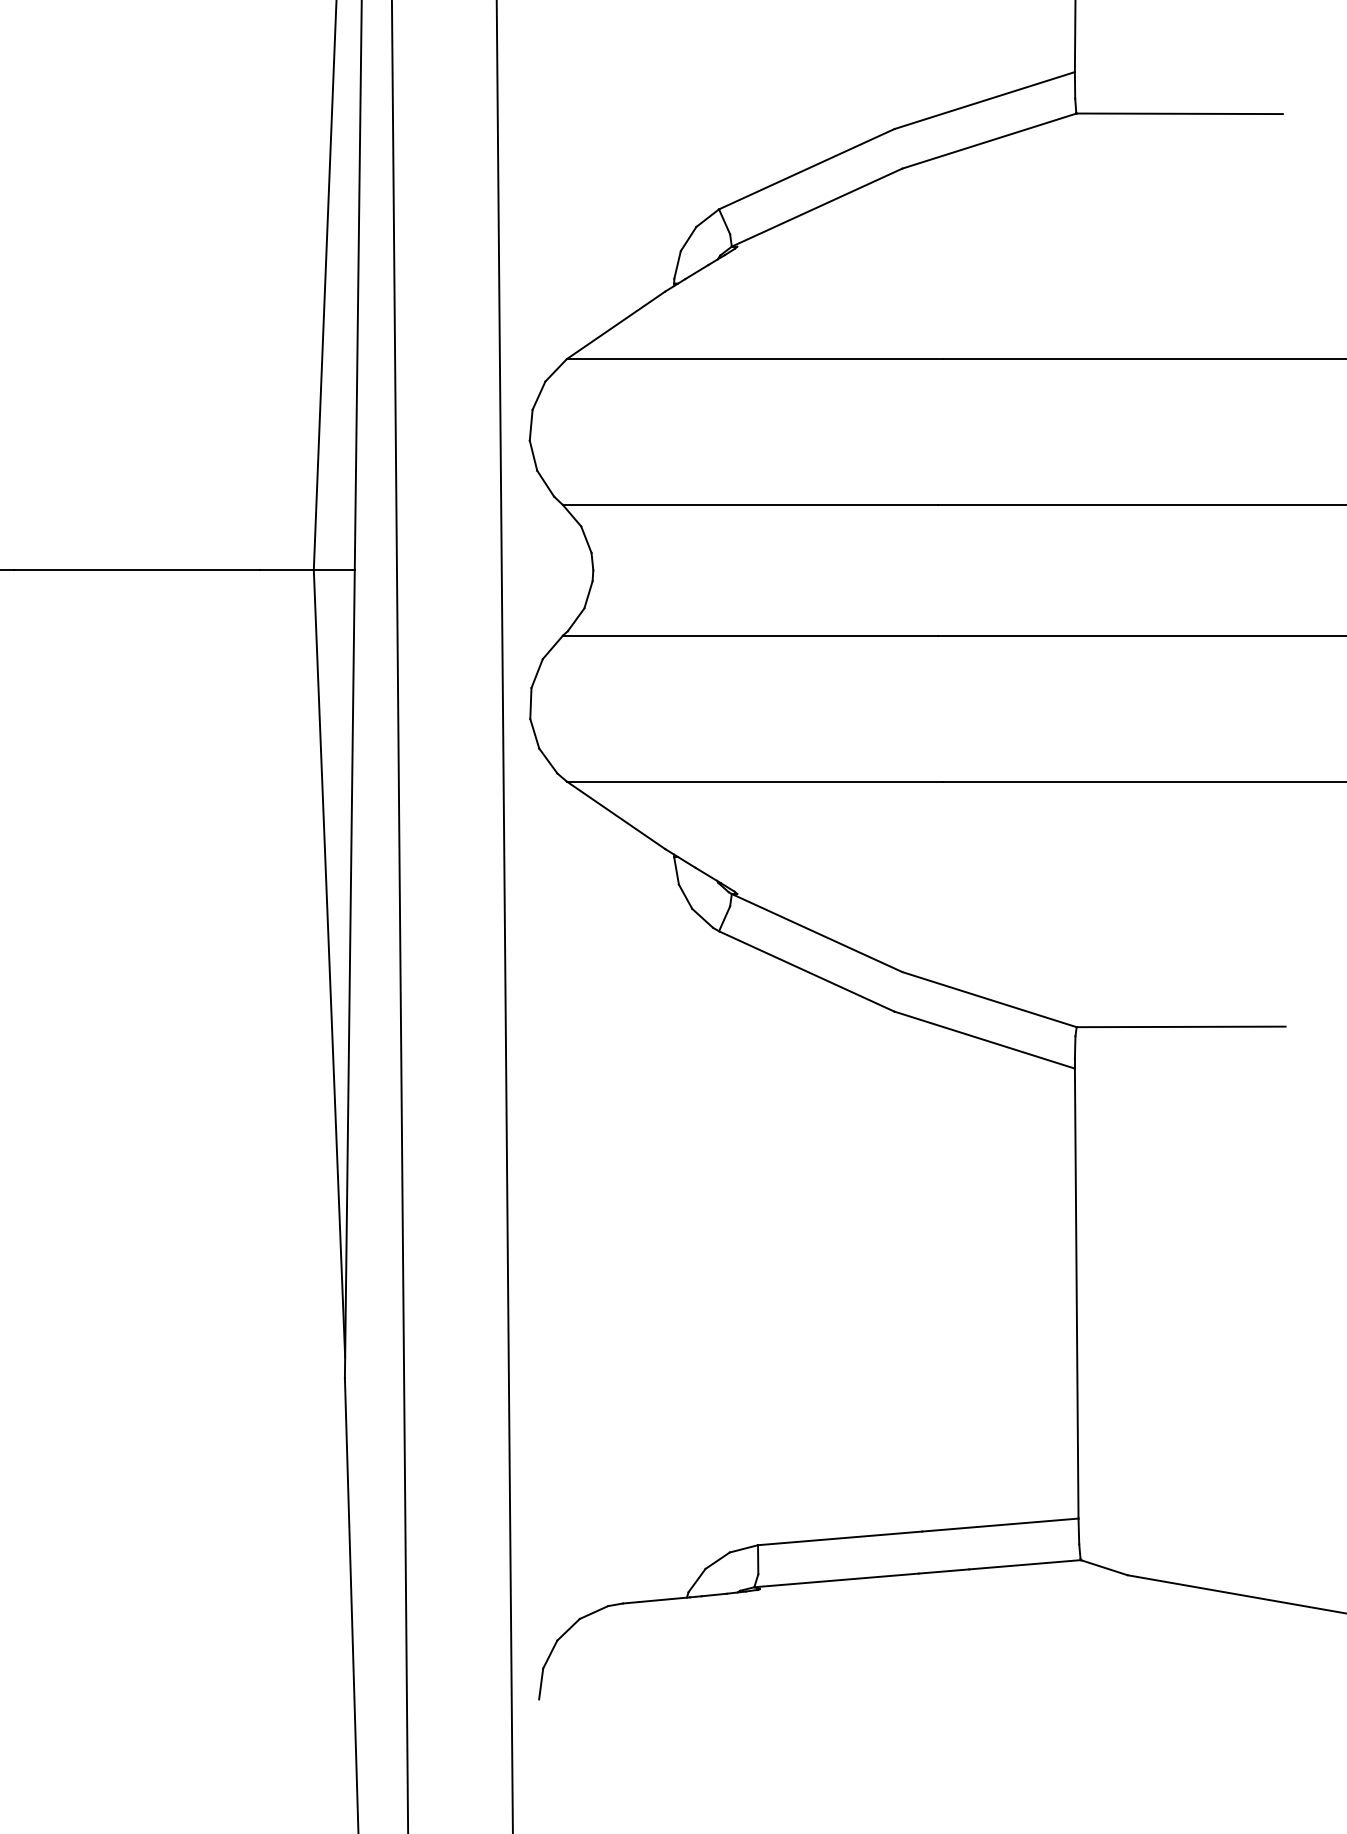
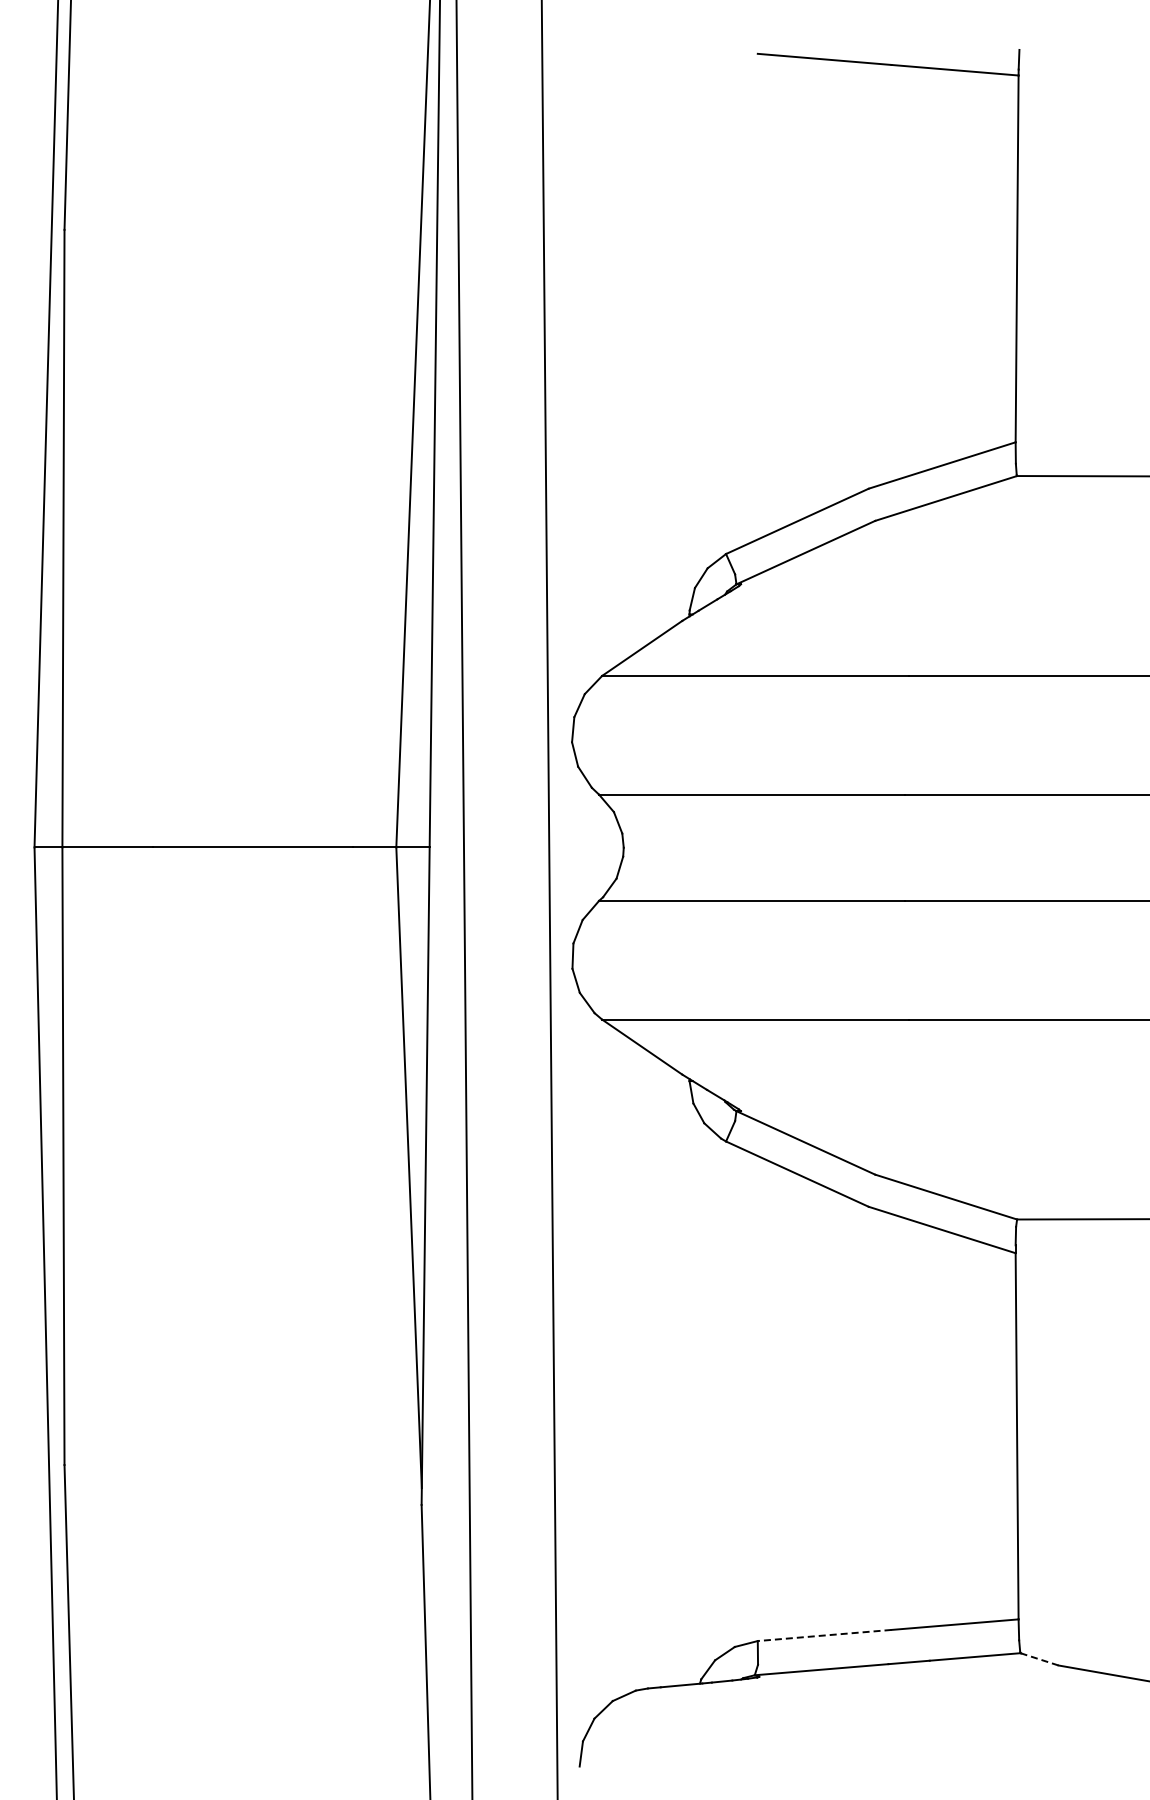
line: (840, 1538) -> (824, 1635), solid -> dashed
line: (1104, 1567) -> (1039, 1659), solid -> dashed

